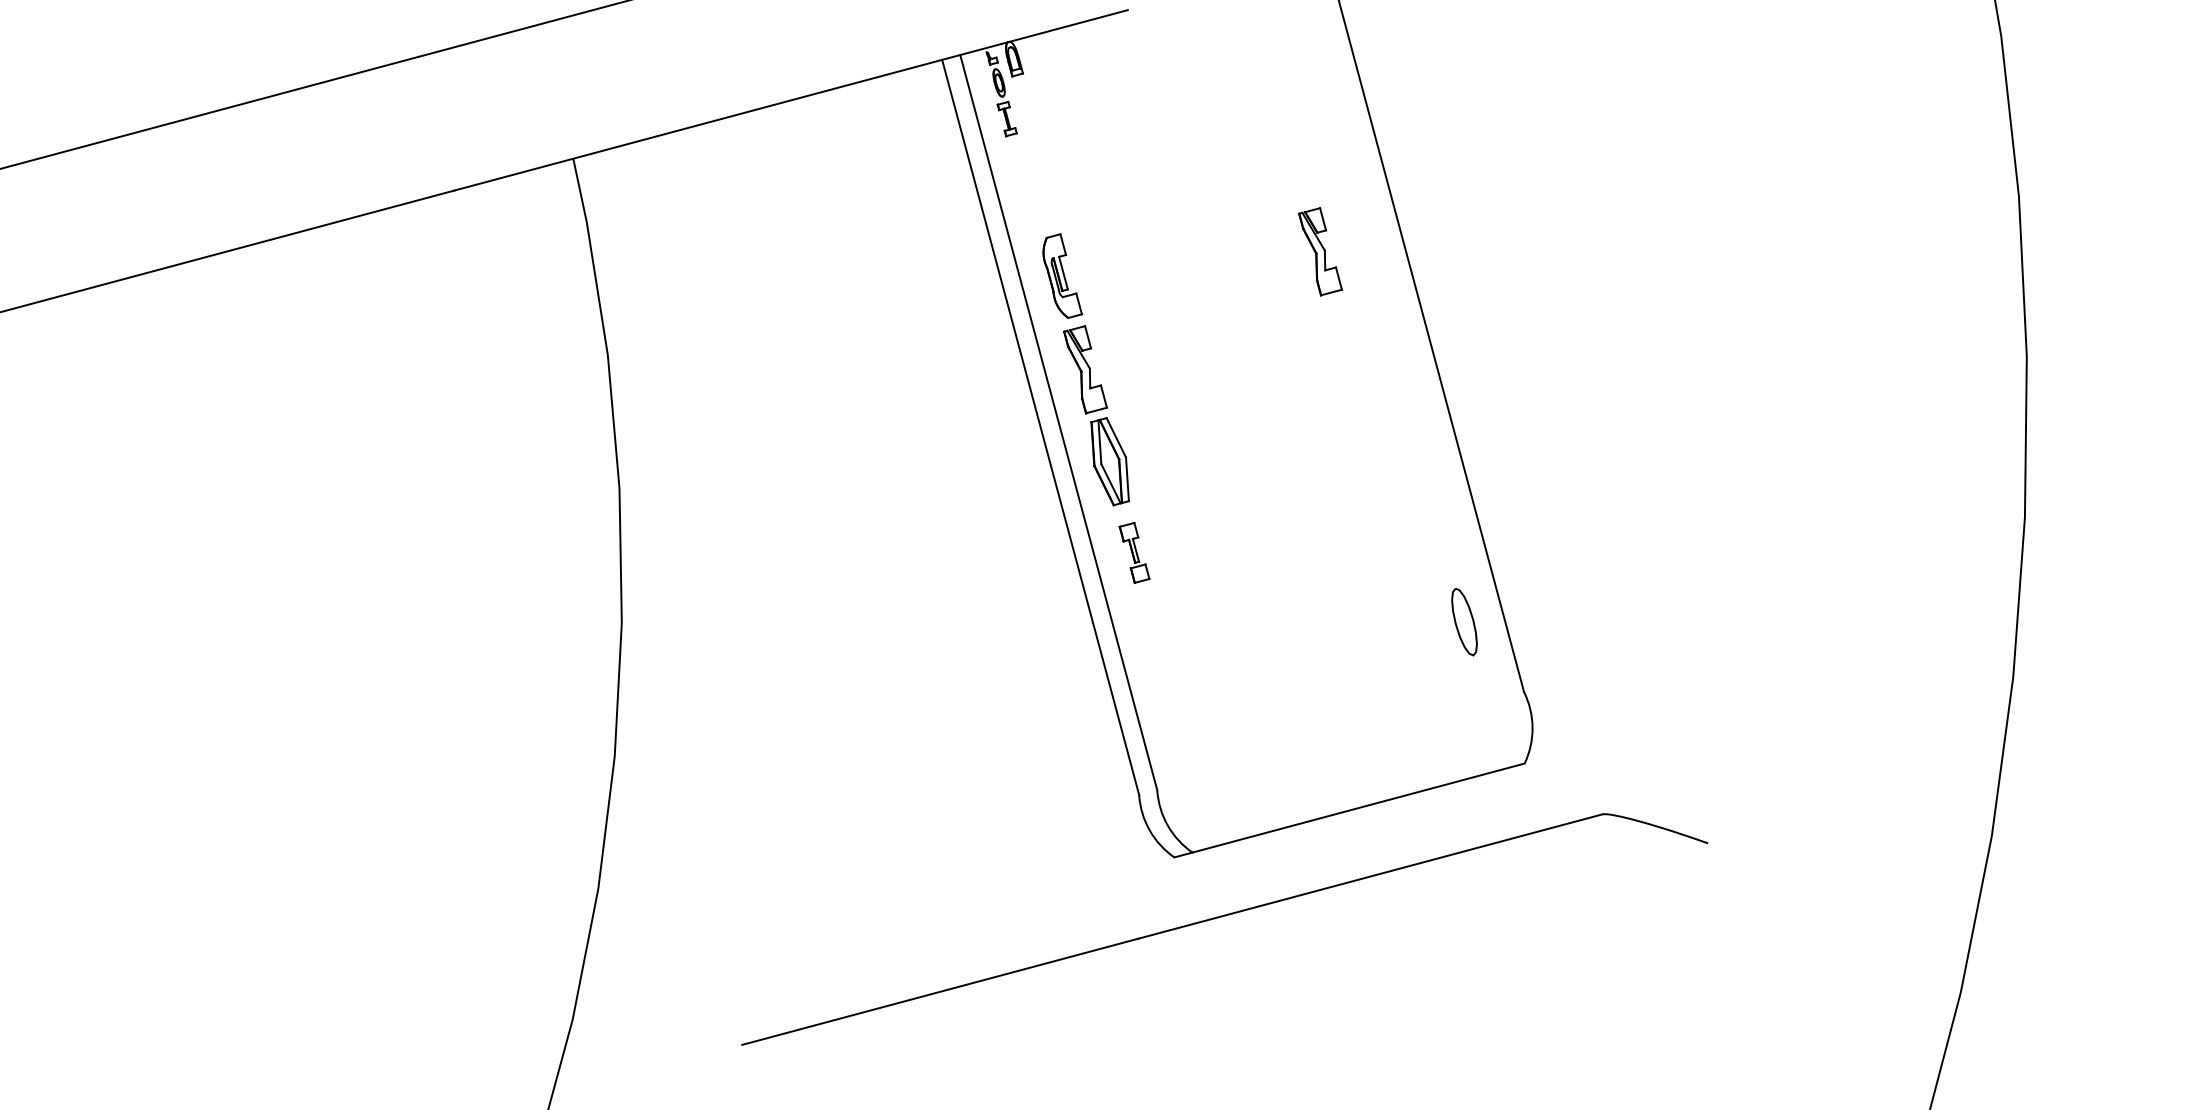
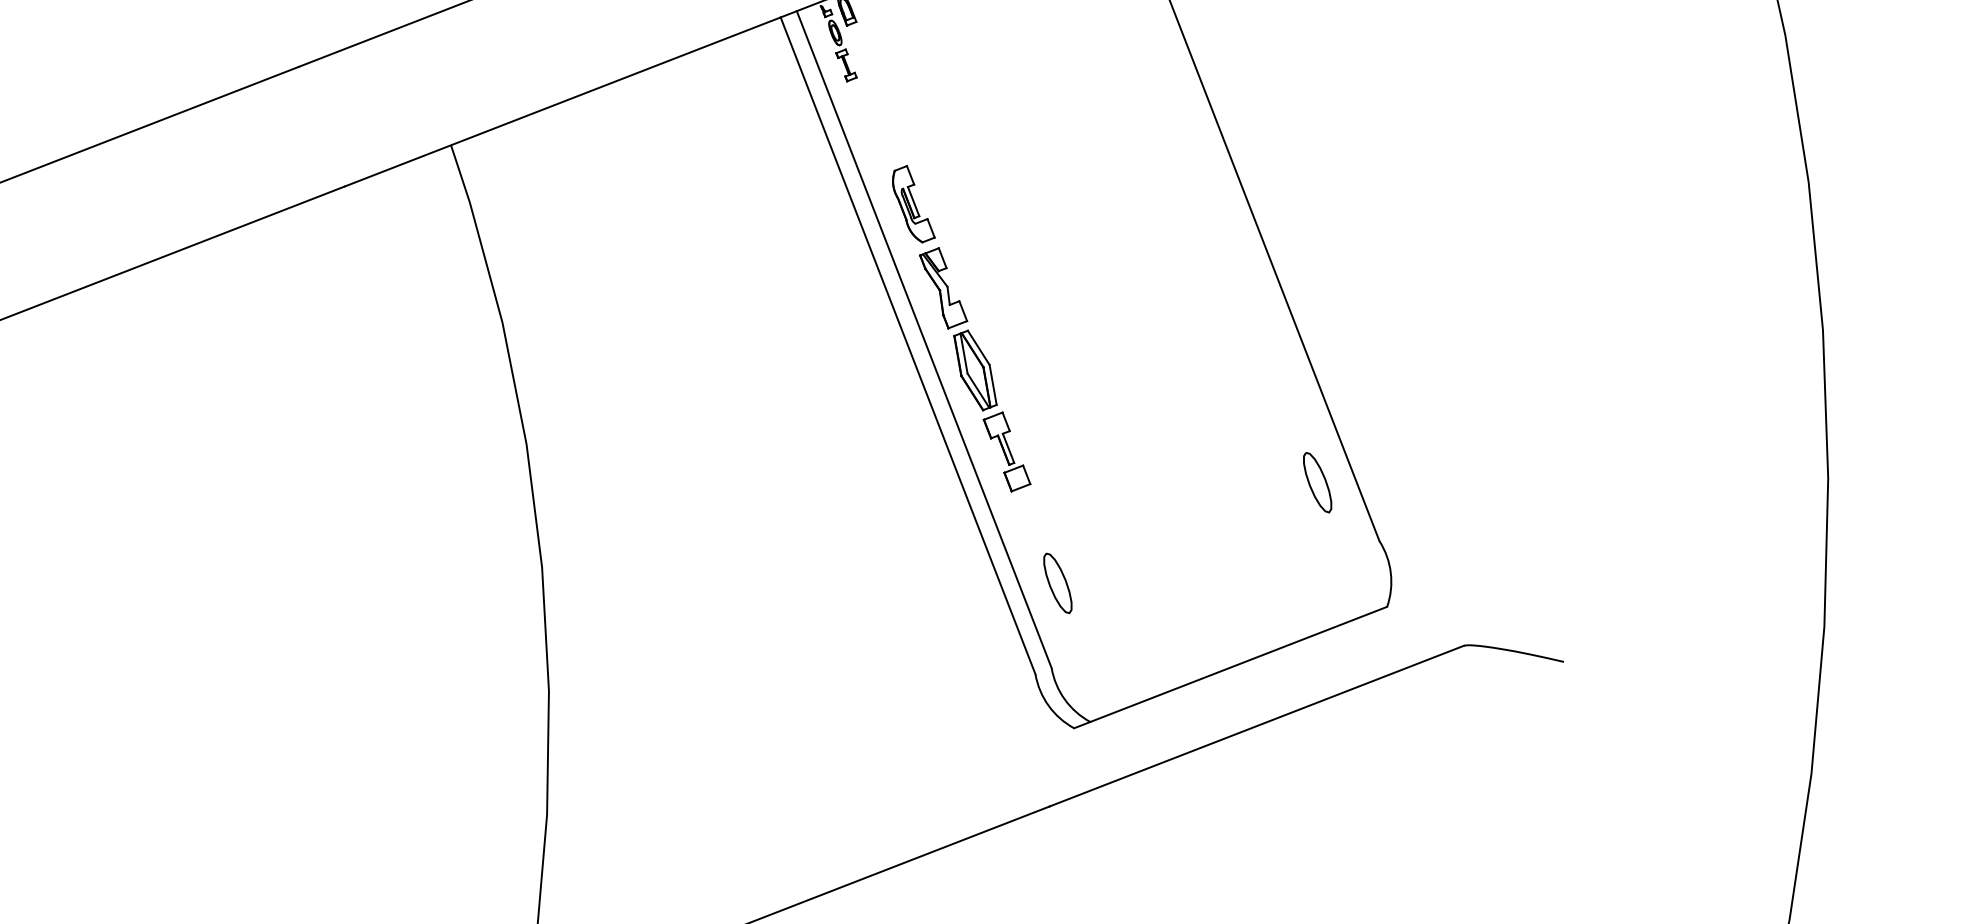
part: (1320, 251) -> (1148, 155), removed
part: (1134, 552) -> (1006, 451), size x1.43
part: (1173, 699) -> (1057, 583), added

